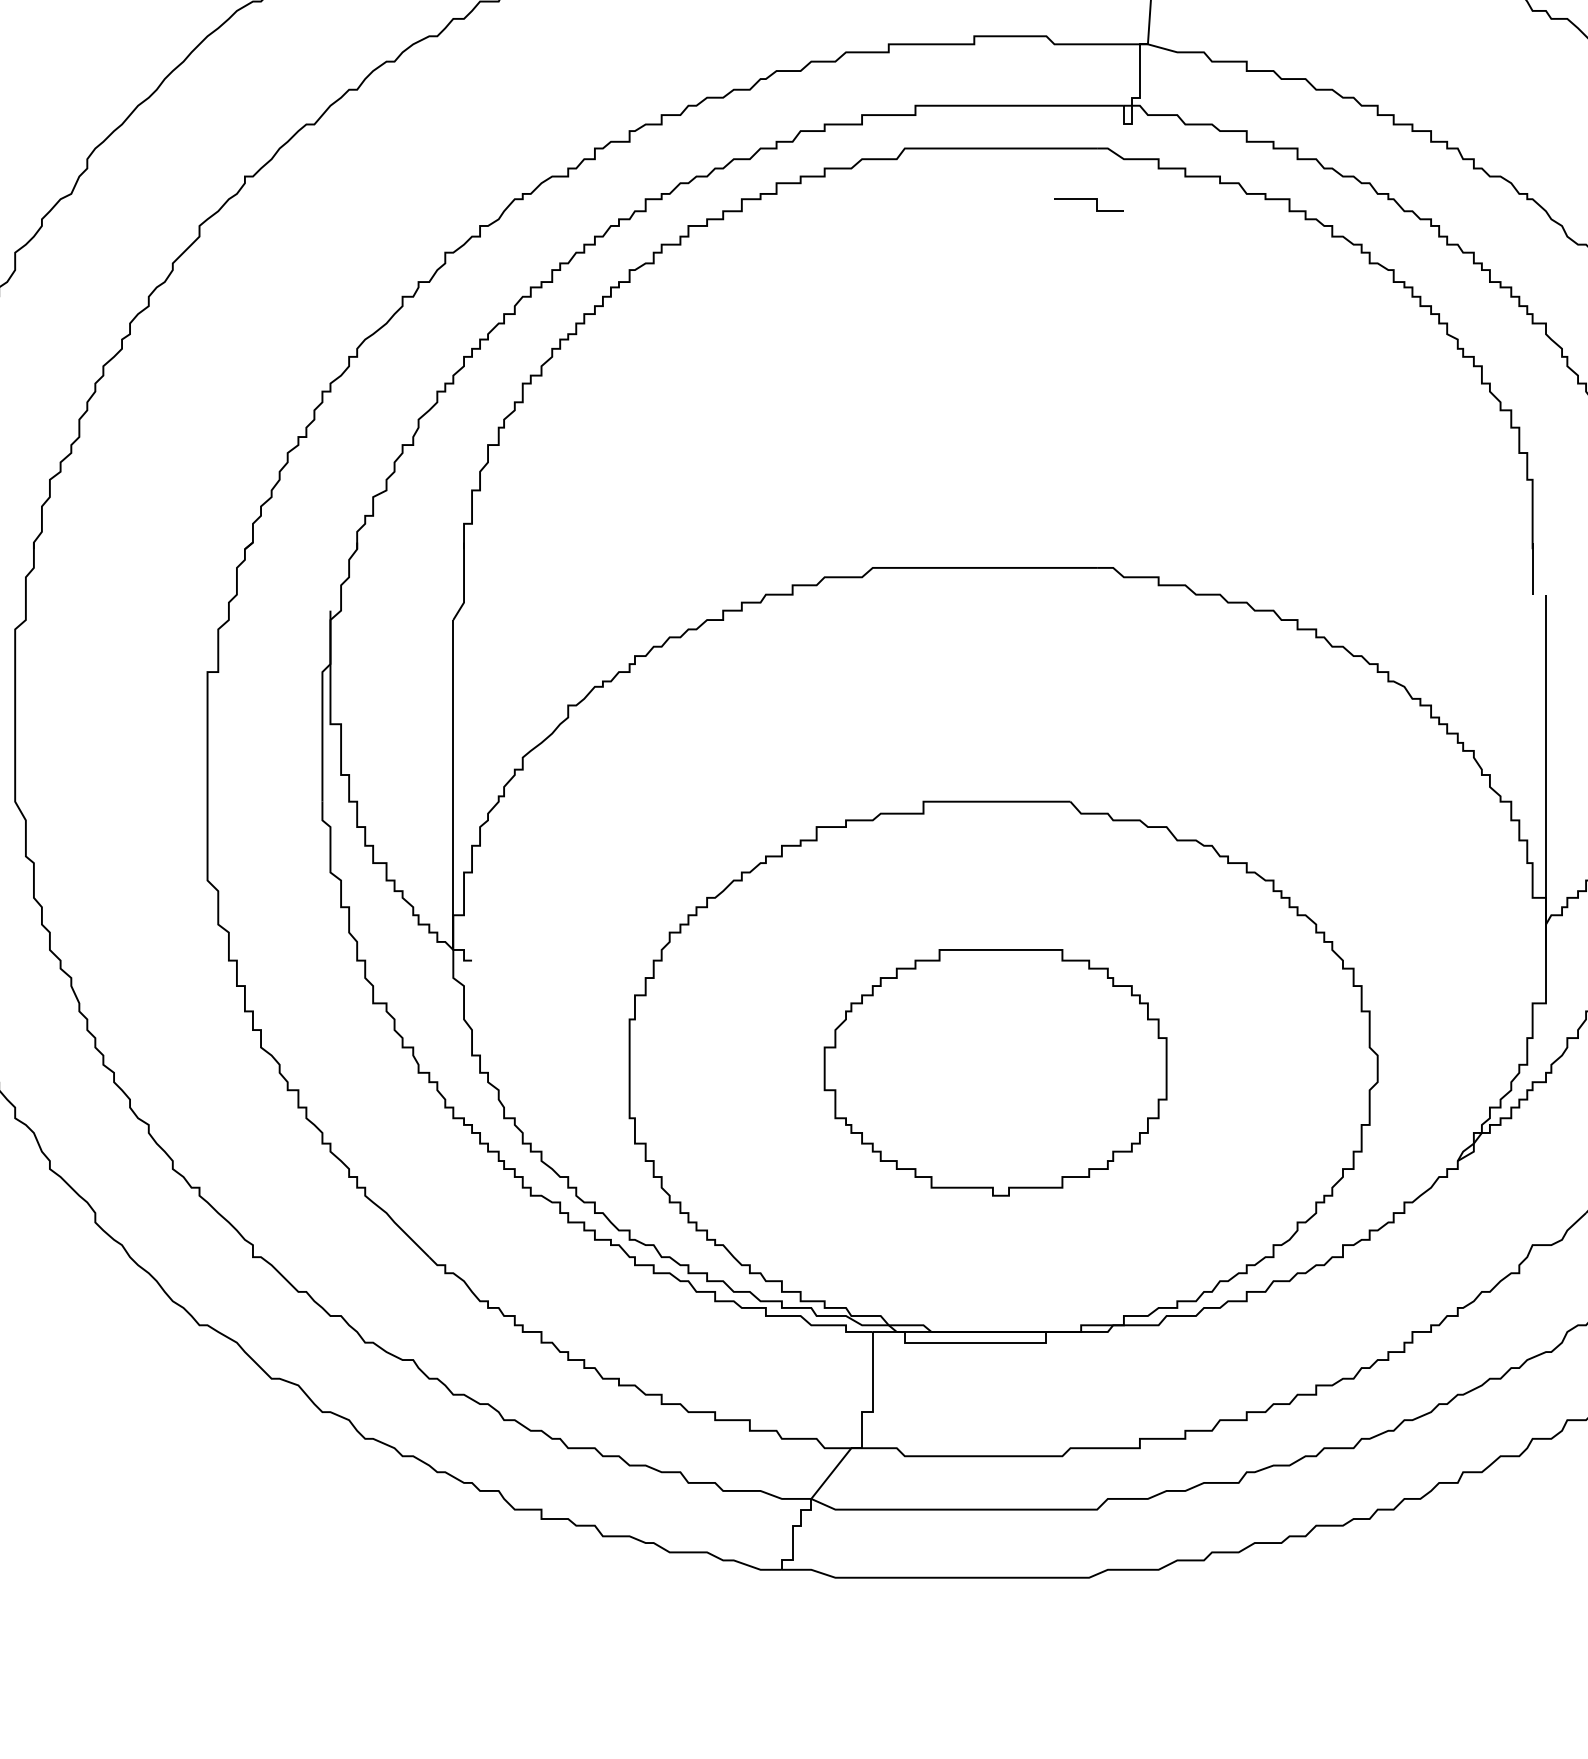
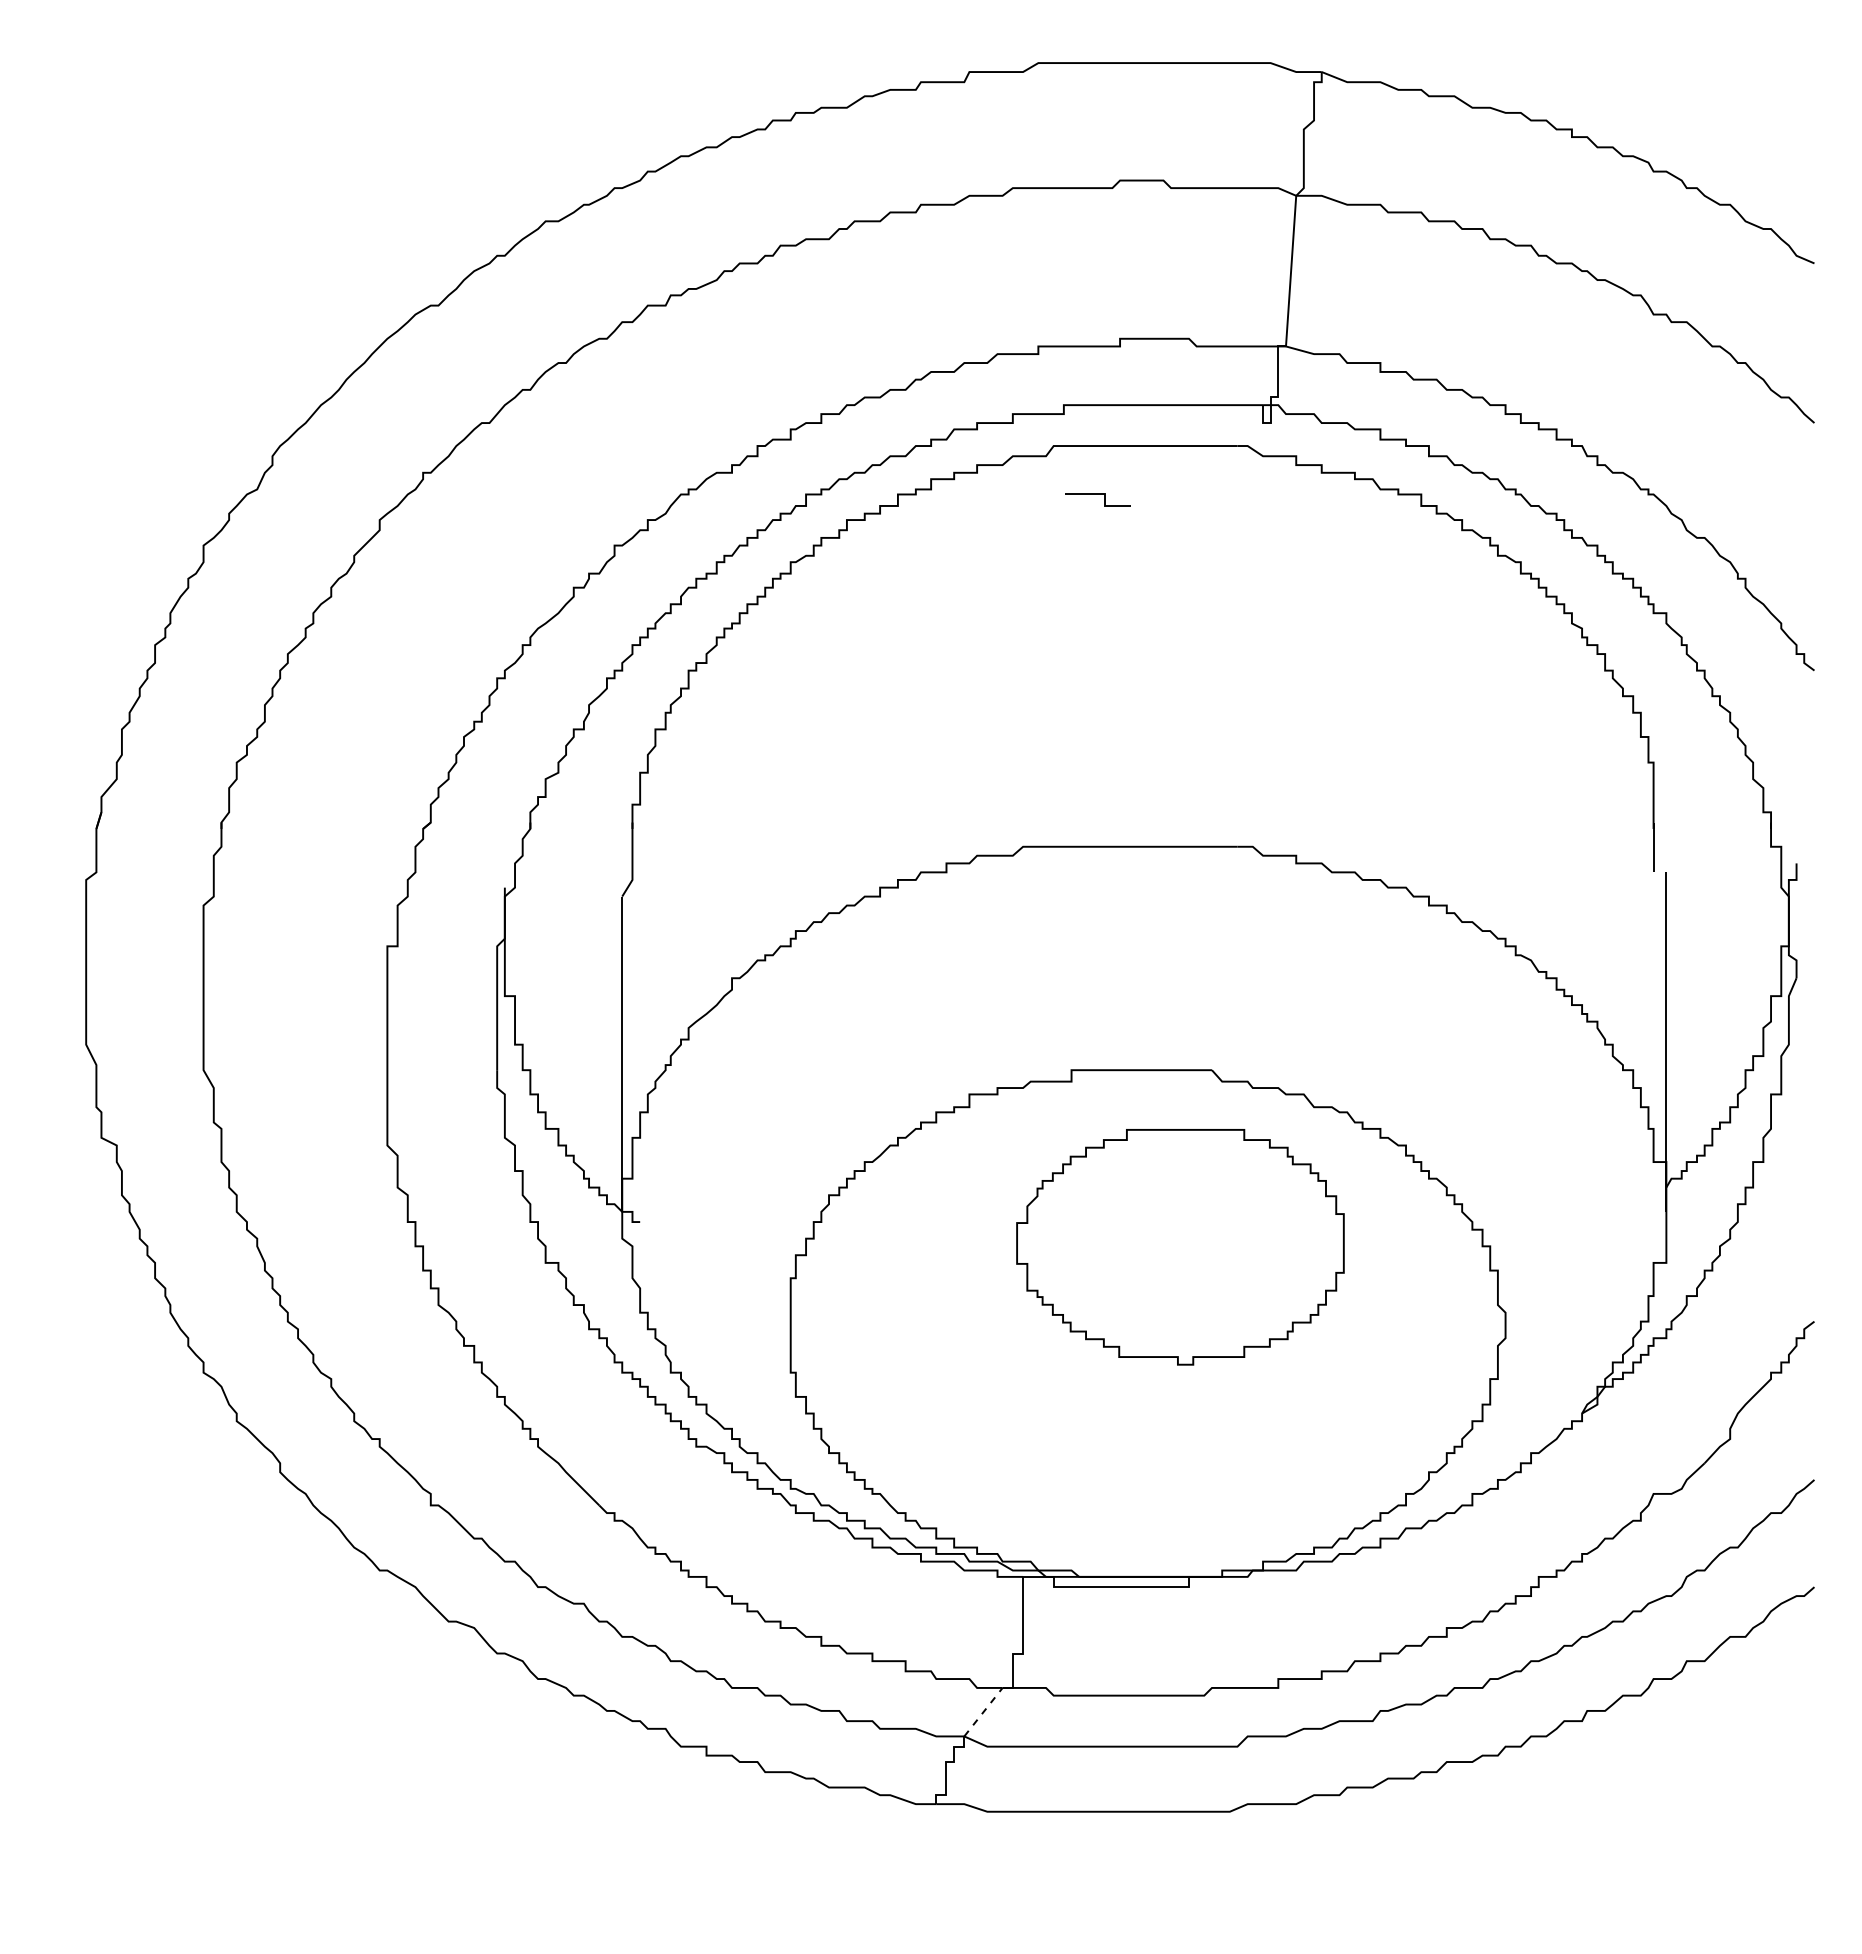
curve: (1088, 199) -> (1097, 494), moved
part: (995, 1073) -> (1180, 1247), moved
line: (831, 1473) -> (983, 1712), solid -> dashed

